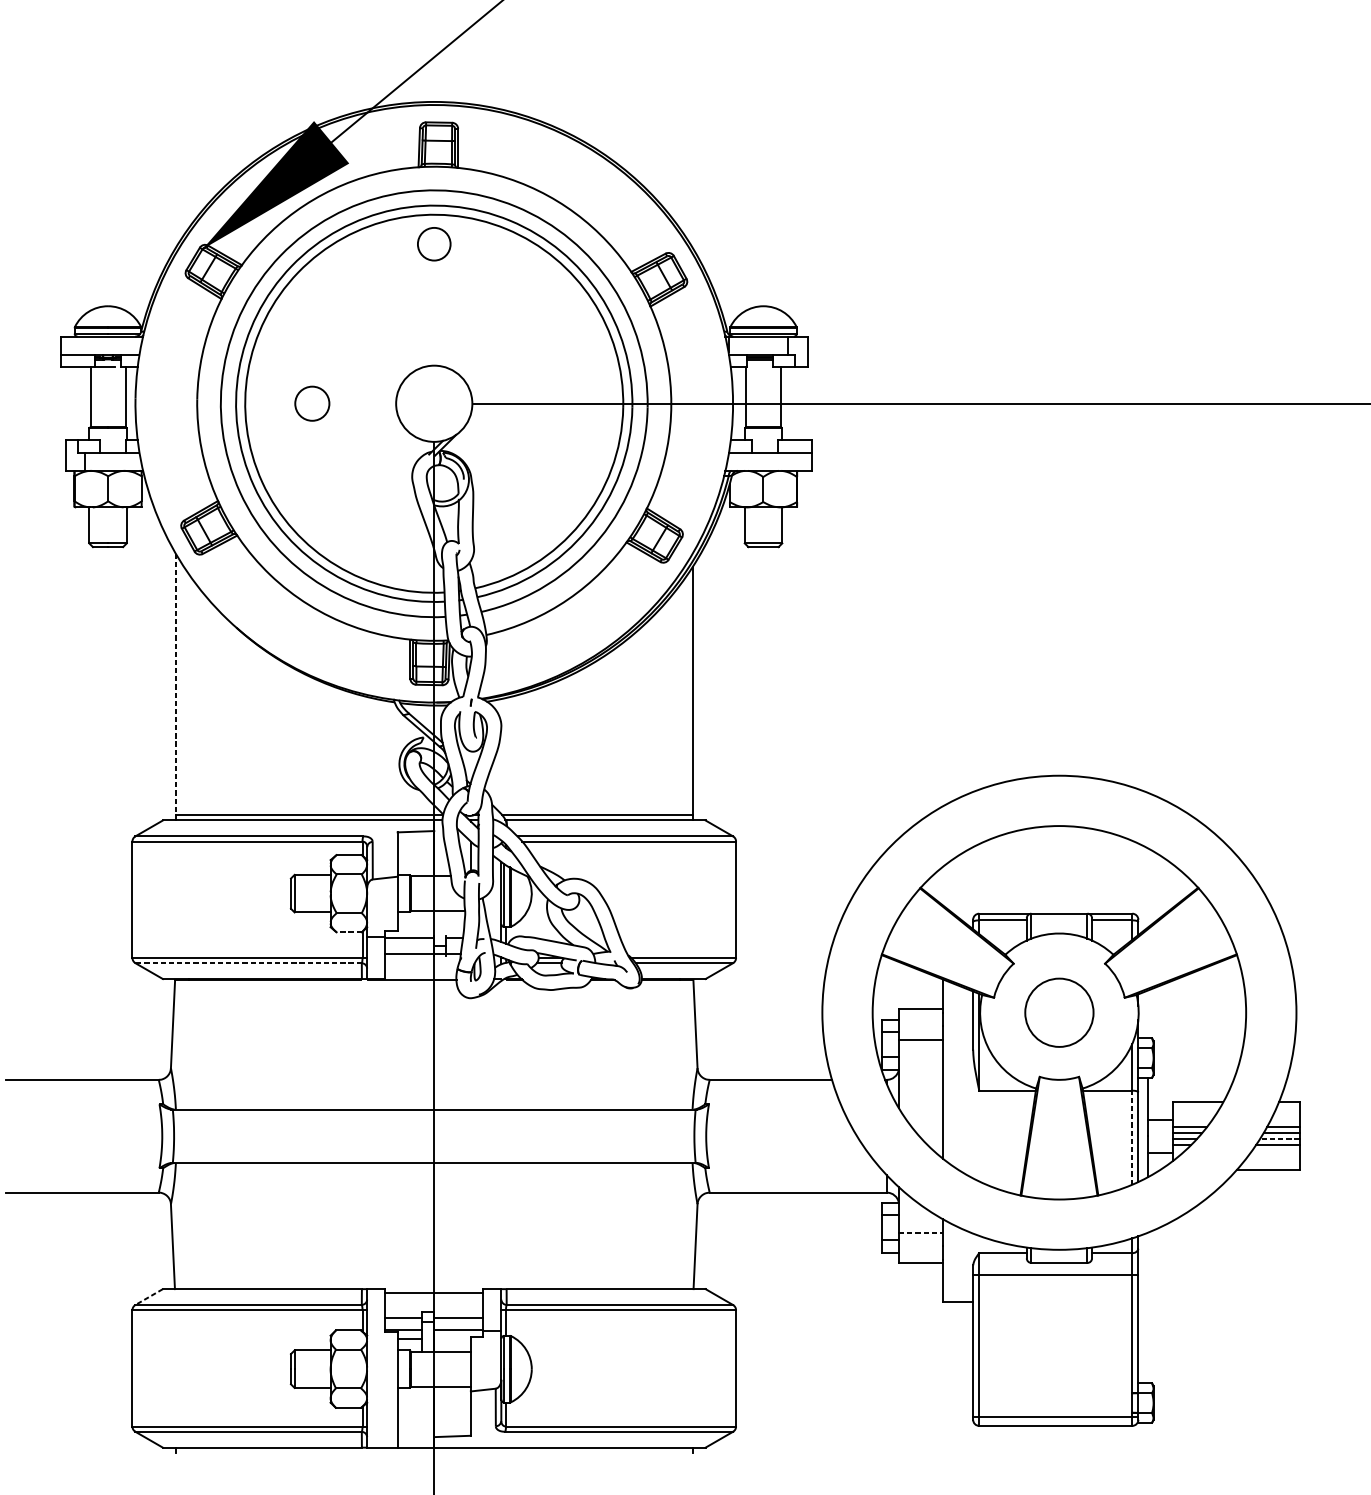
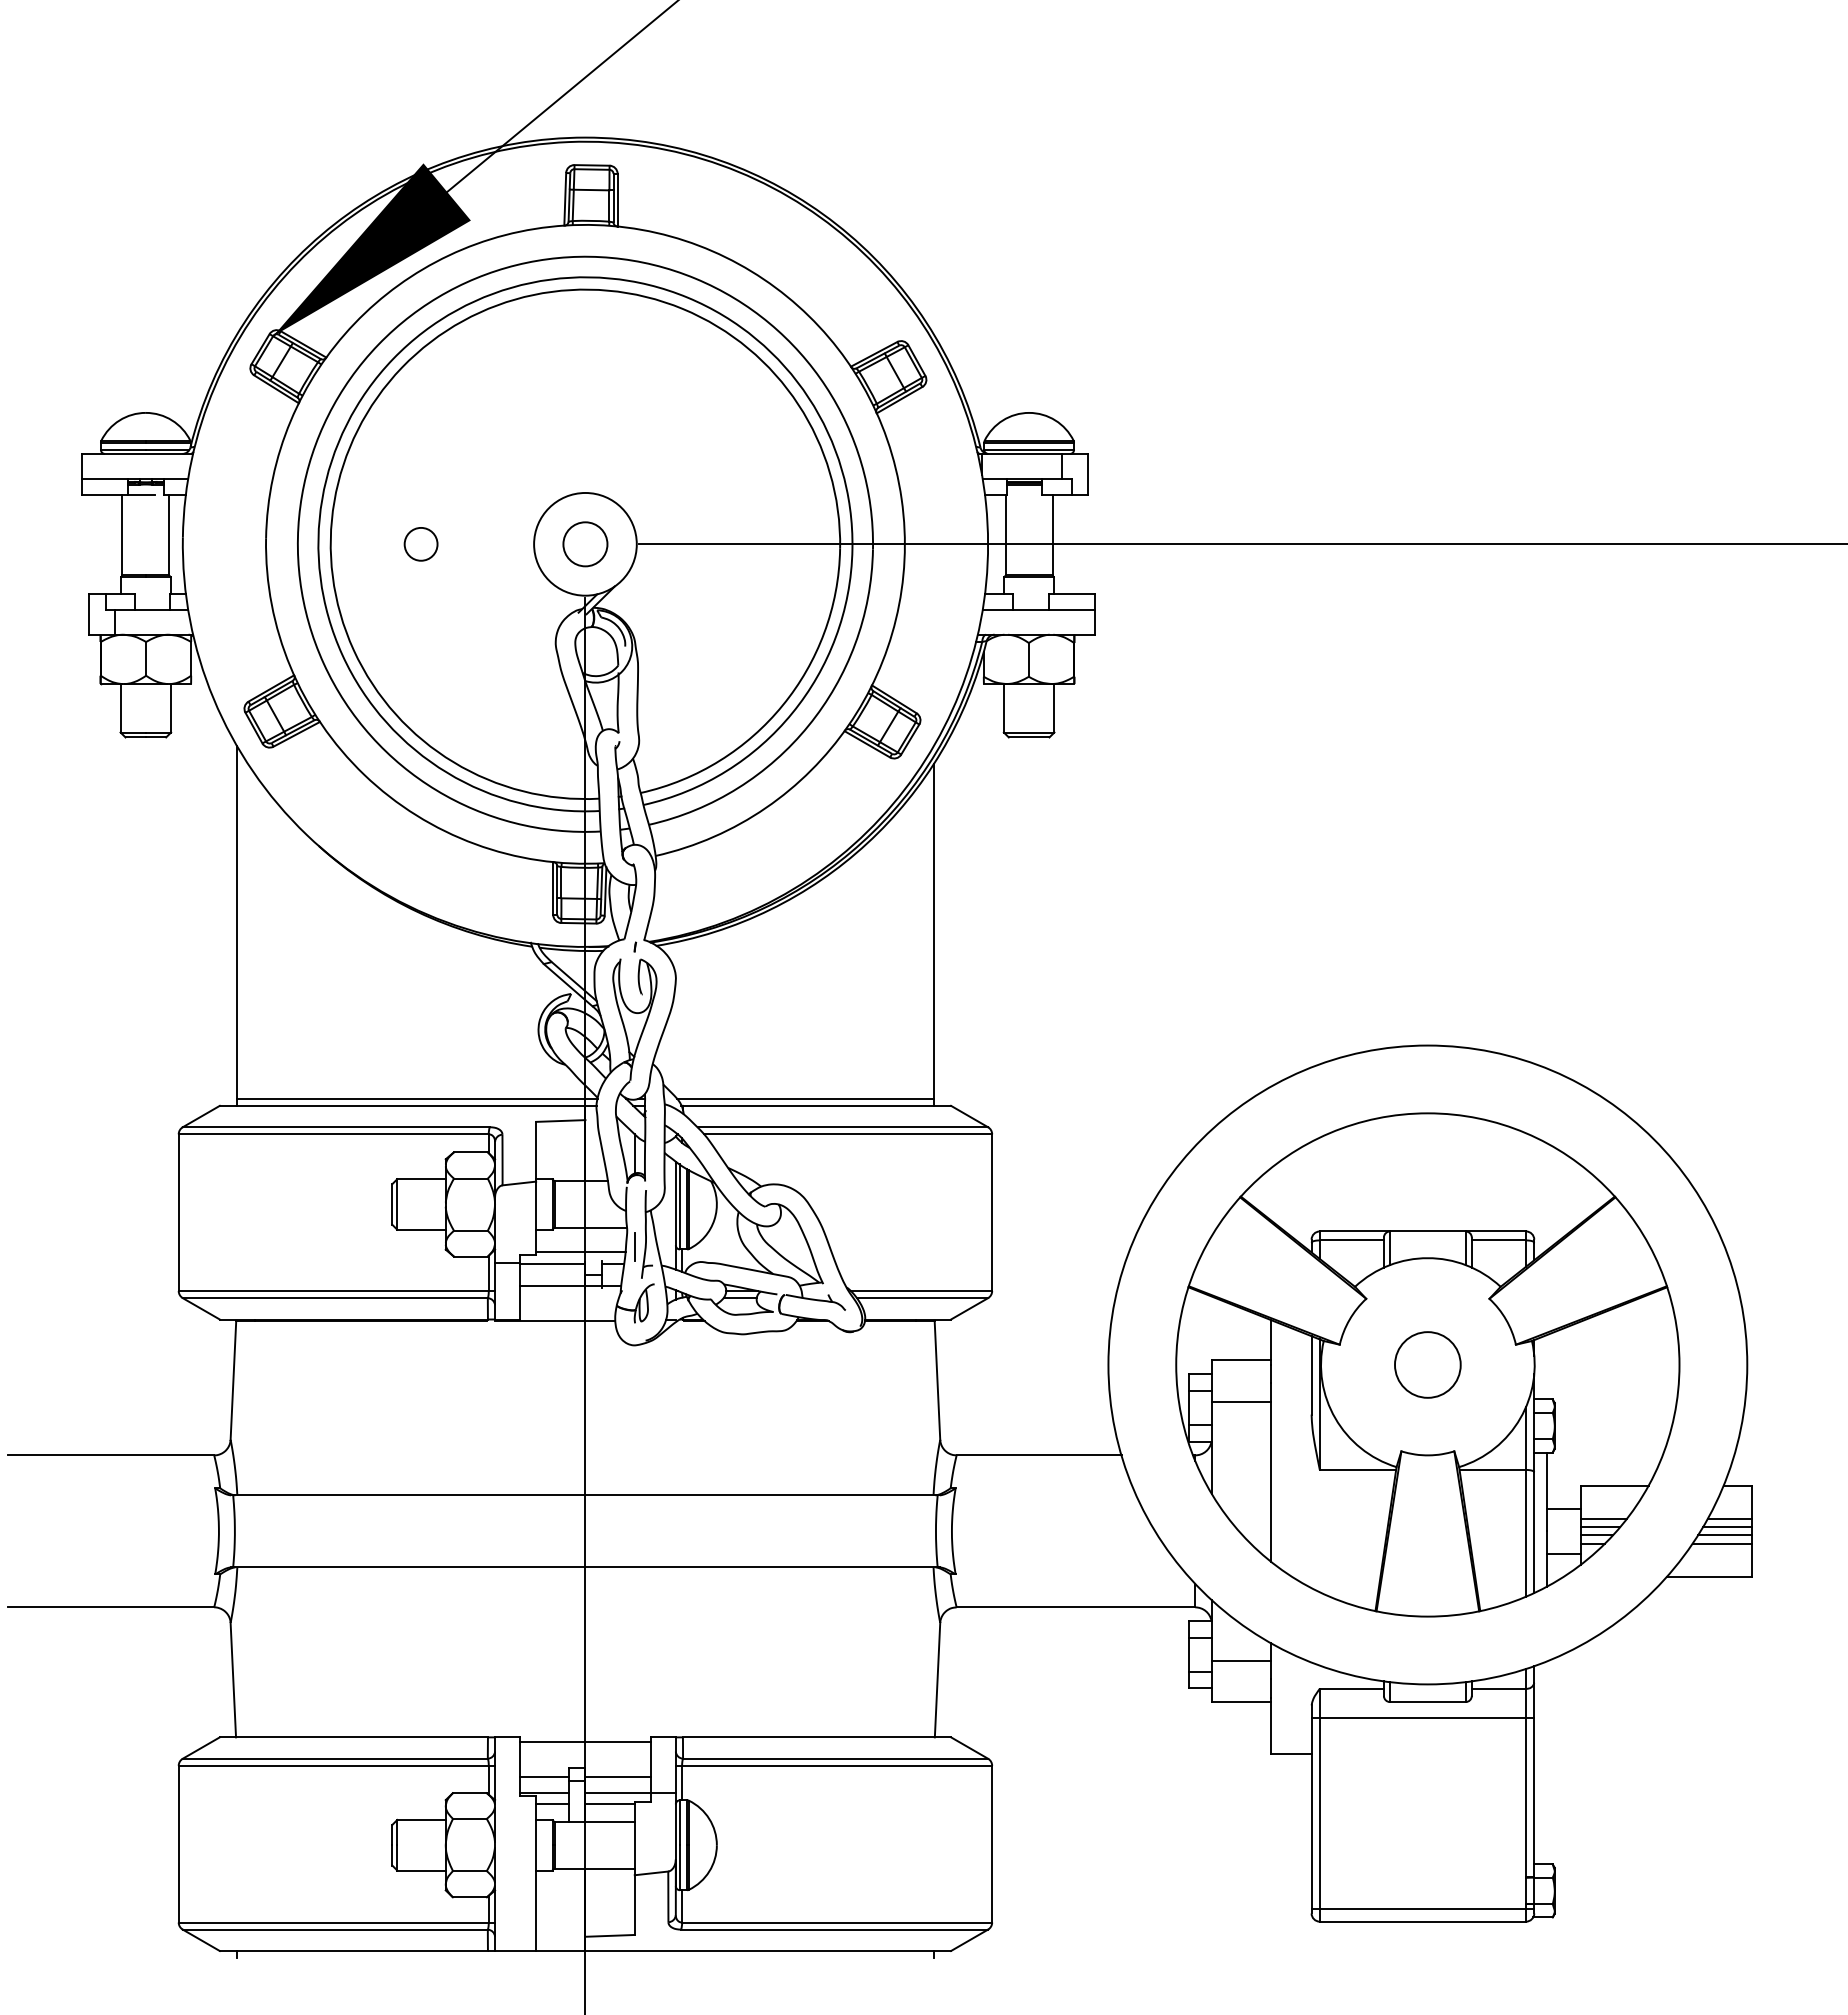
circle: (434, 244) -> (585, 544), moved
circle: (311, 403) -> (420, 544), size x0.71
line: (176, 685) -> (237, 923), dashed -> solid
line: (470, 924) -> (634, 1246), added
line: (430, 929) -> (580, 1252), added
line: (348, 932) -> (470, 1256), dashed -> solid
line: (248, 963) -> (335, 1298), dashed -> solid
circle: (1059, 1012) -> (1427, 1364), size x0.71
line: (1132, 1137) -> (1526, 1532), dashed -> solid
line: (1279, 1139) -> (1724, 1535), dashed -> solid
line: (921, 1232) -> (1241, 1661), dashed -> solid
line: (148, 1297) -> (200, 1748), dashed -> solid
line: (452, 1338) -> (609, 1804), added

